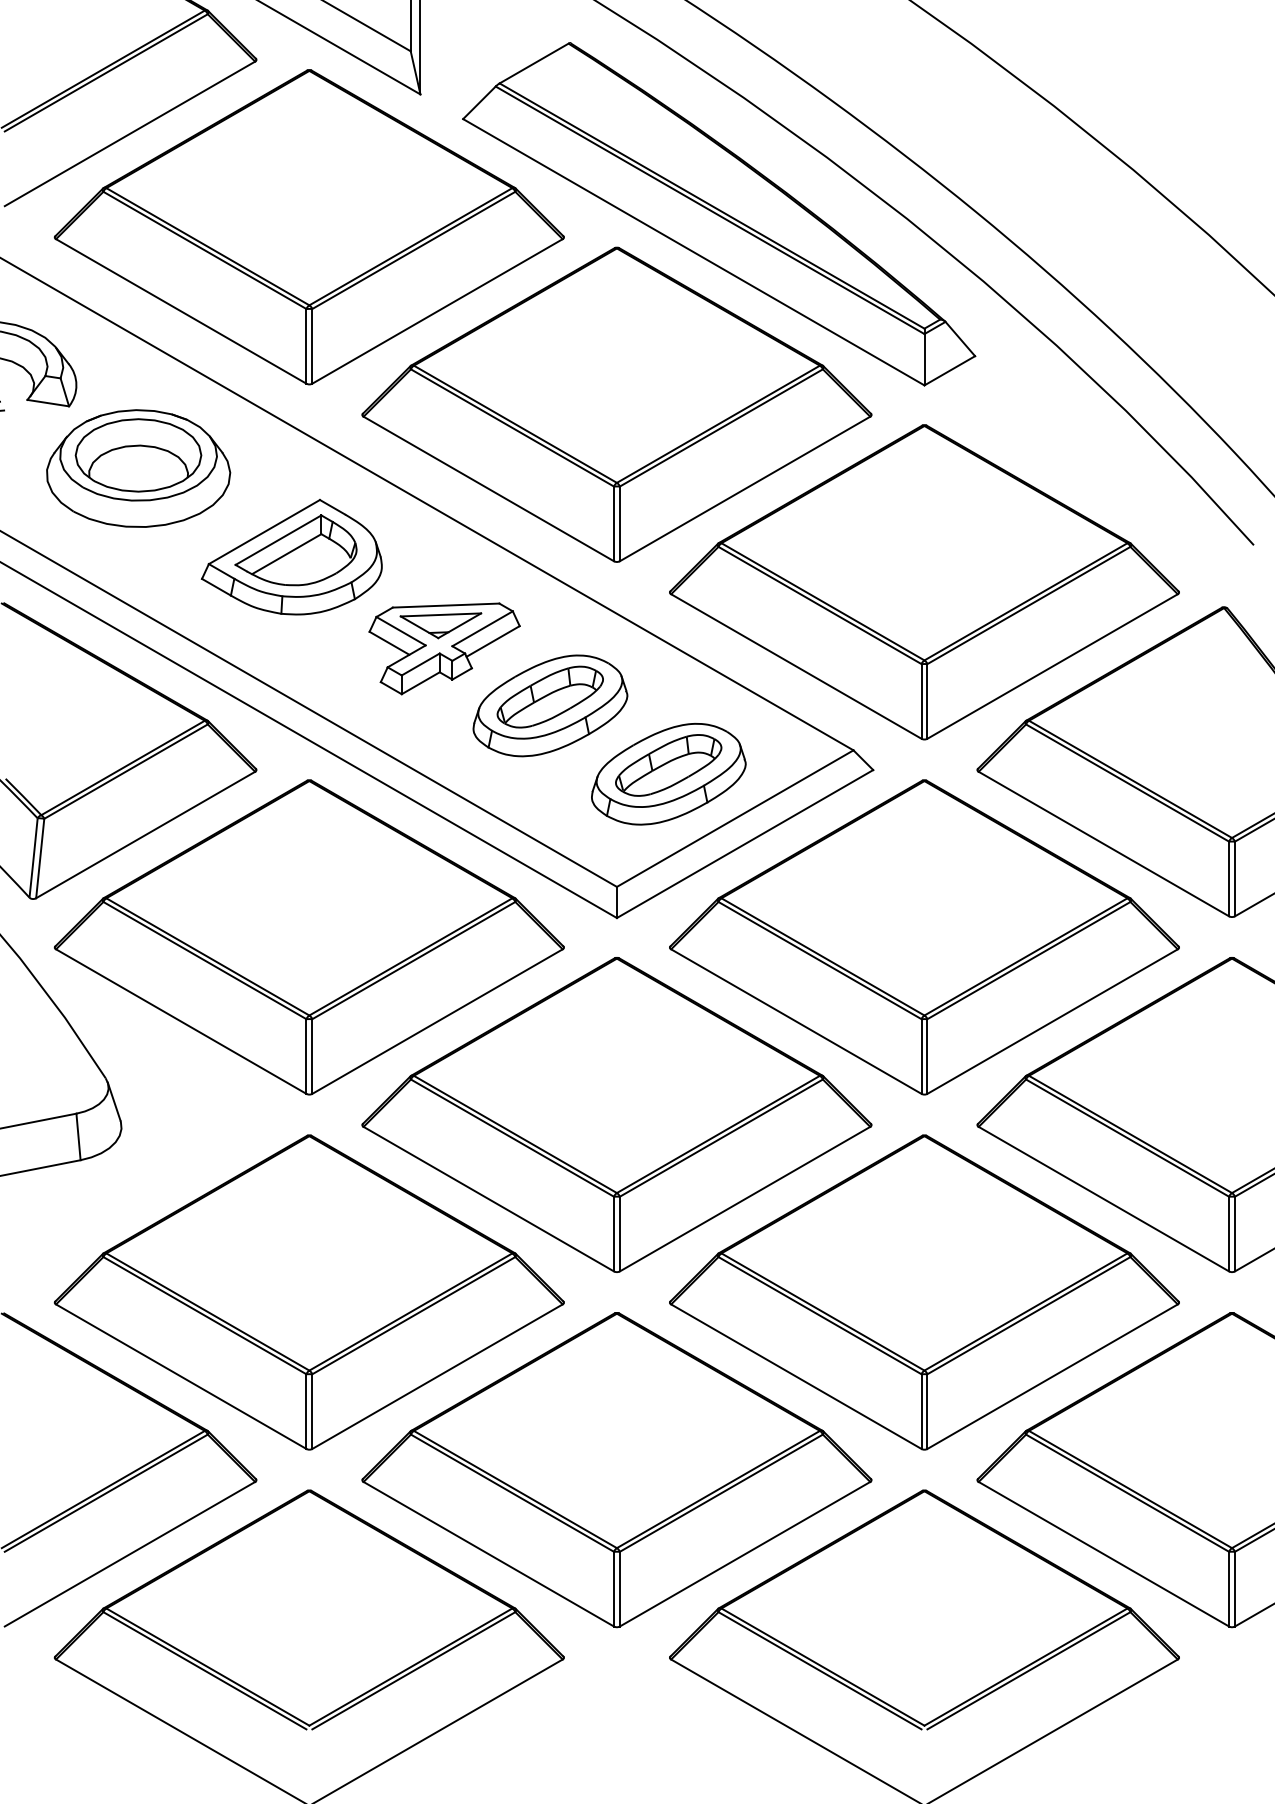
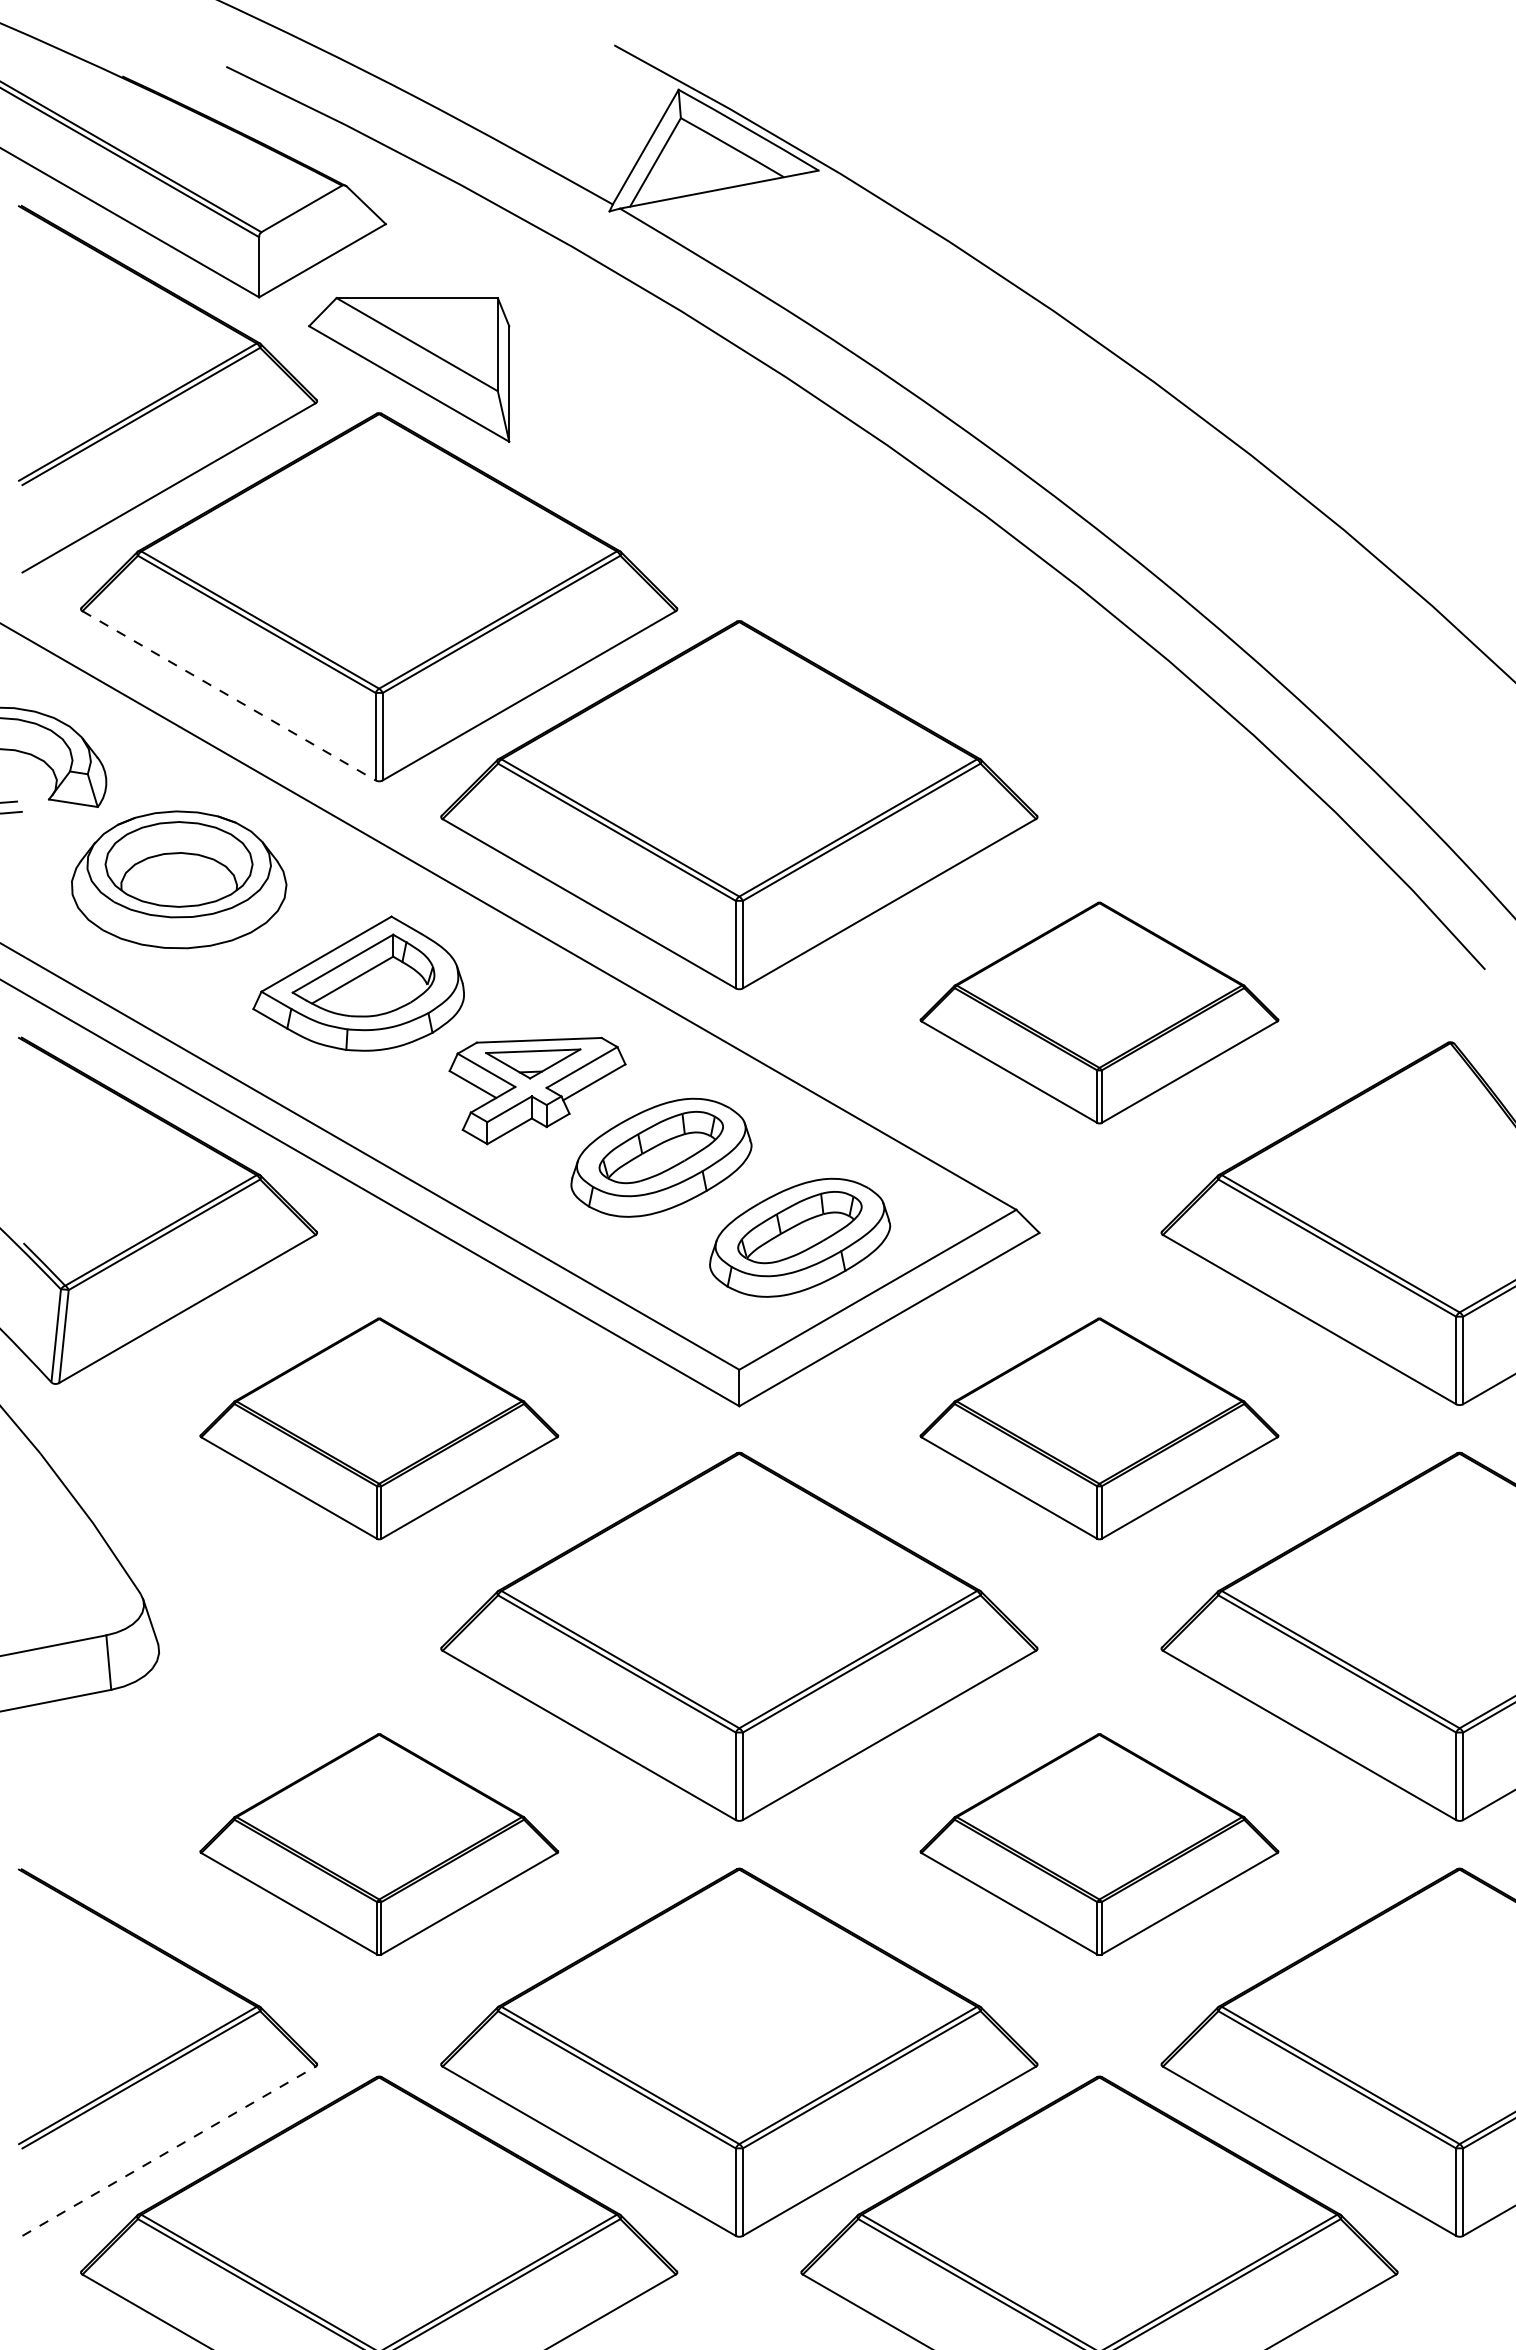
part: (718, 213) -> (858, 581), removed
line: (181, 311) -> (229, 696), solid -> dashed
part: (924, 581) -> (1099, 1012), size x0.6
part: (309, 937) -> (379, 1428), size x0.6
part: (924, 937) -> (1099, 1428), size x0.6
part: (309, 1292) -> (379, 1844), size x0.6
part: (924, 1292) -> (1099, 1844), size x0.6
line: (130, 1554) -> (169, 2151), solid -> dashed

